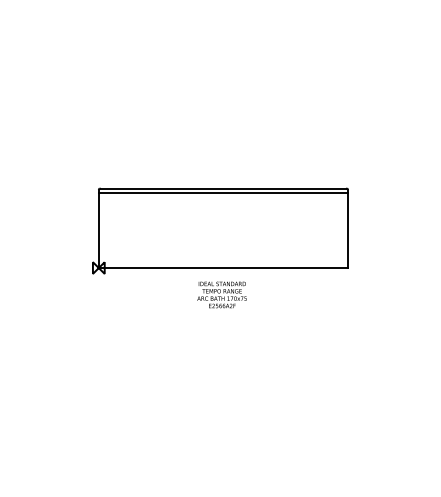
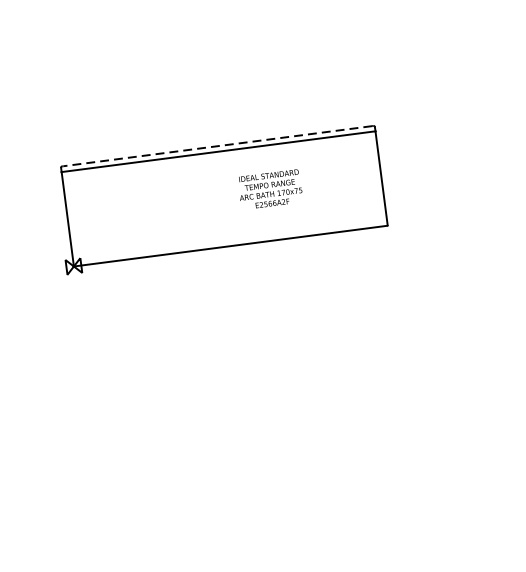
line: (223, 188) -> (217, 145), solid -> dashed
text: (221, 294) -> (269, 189), moved

